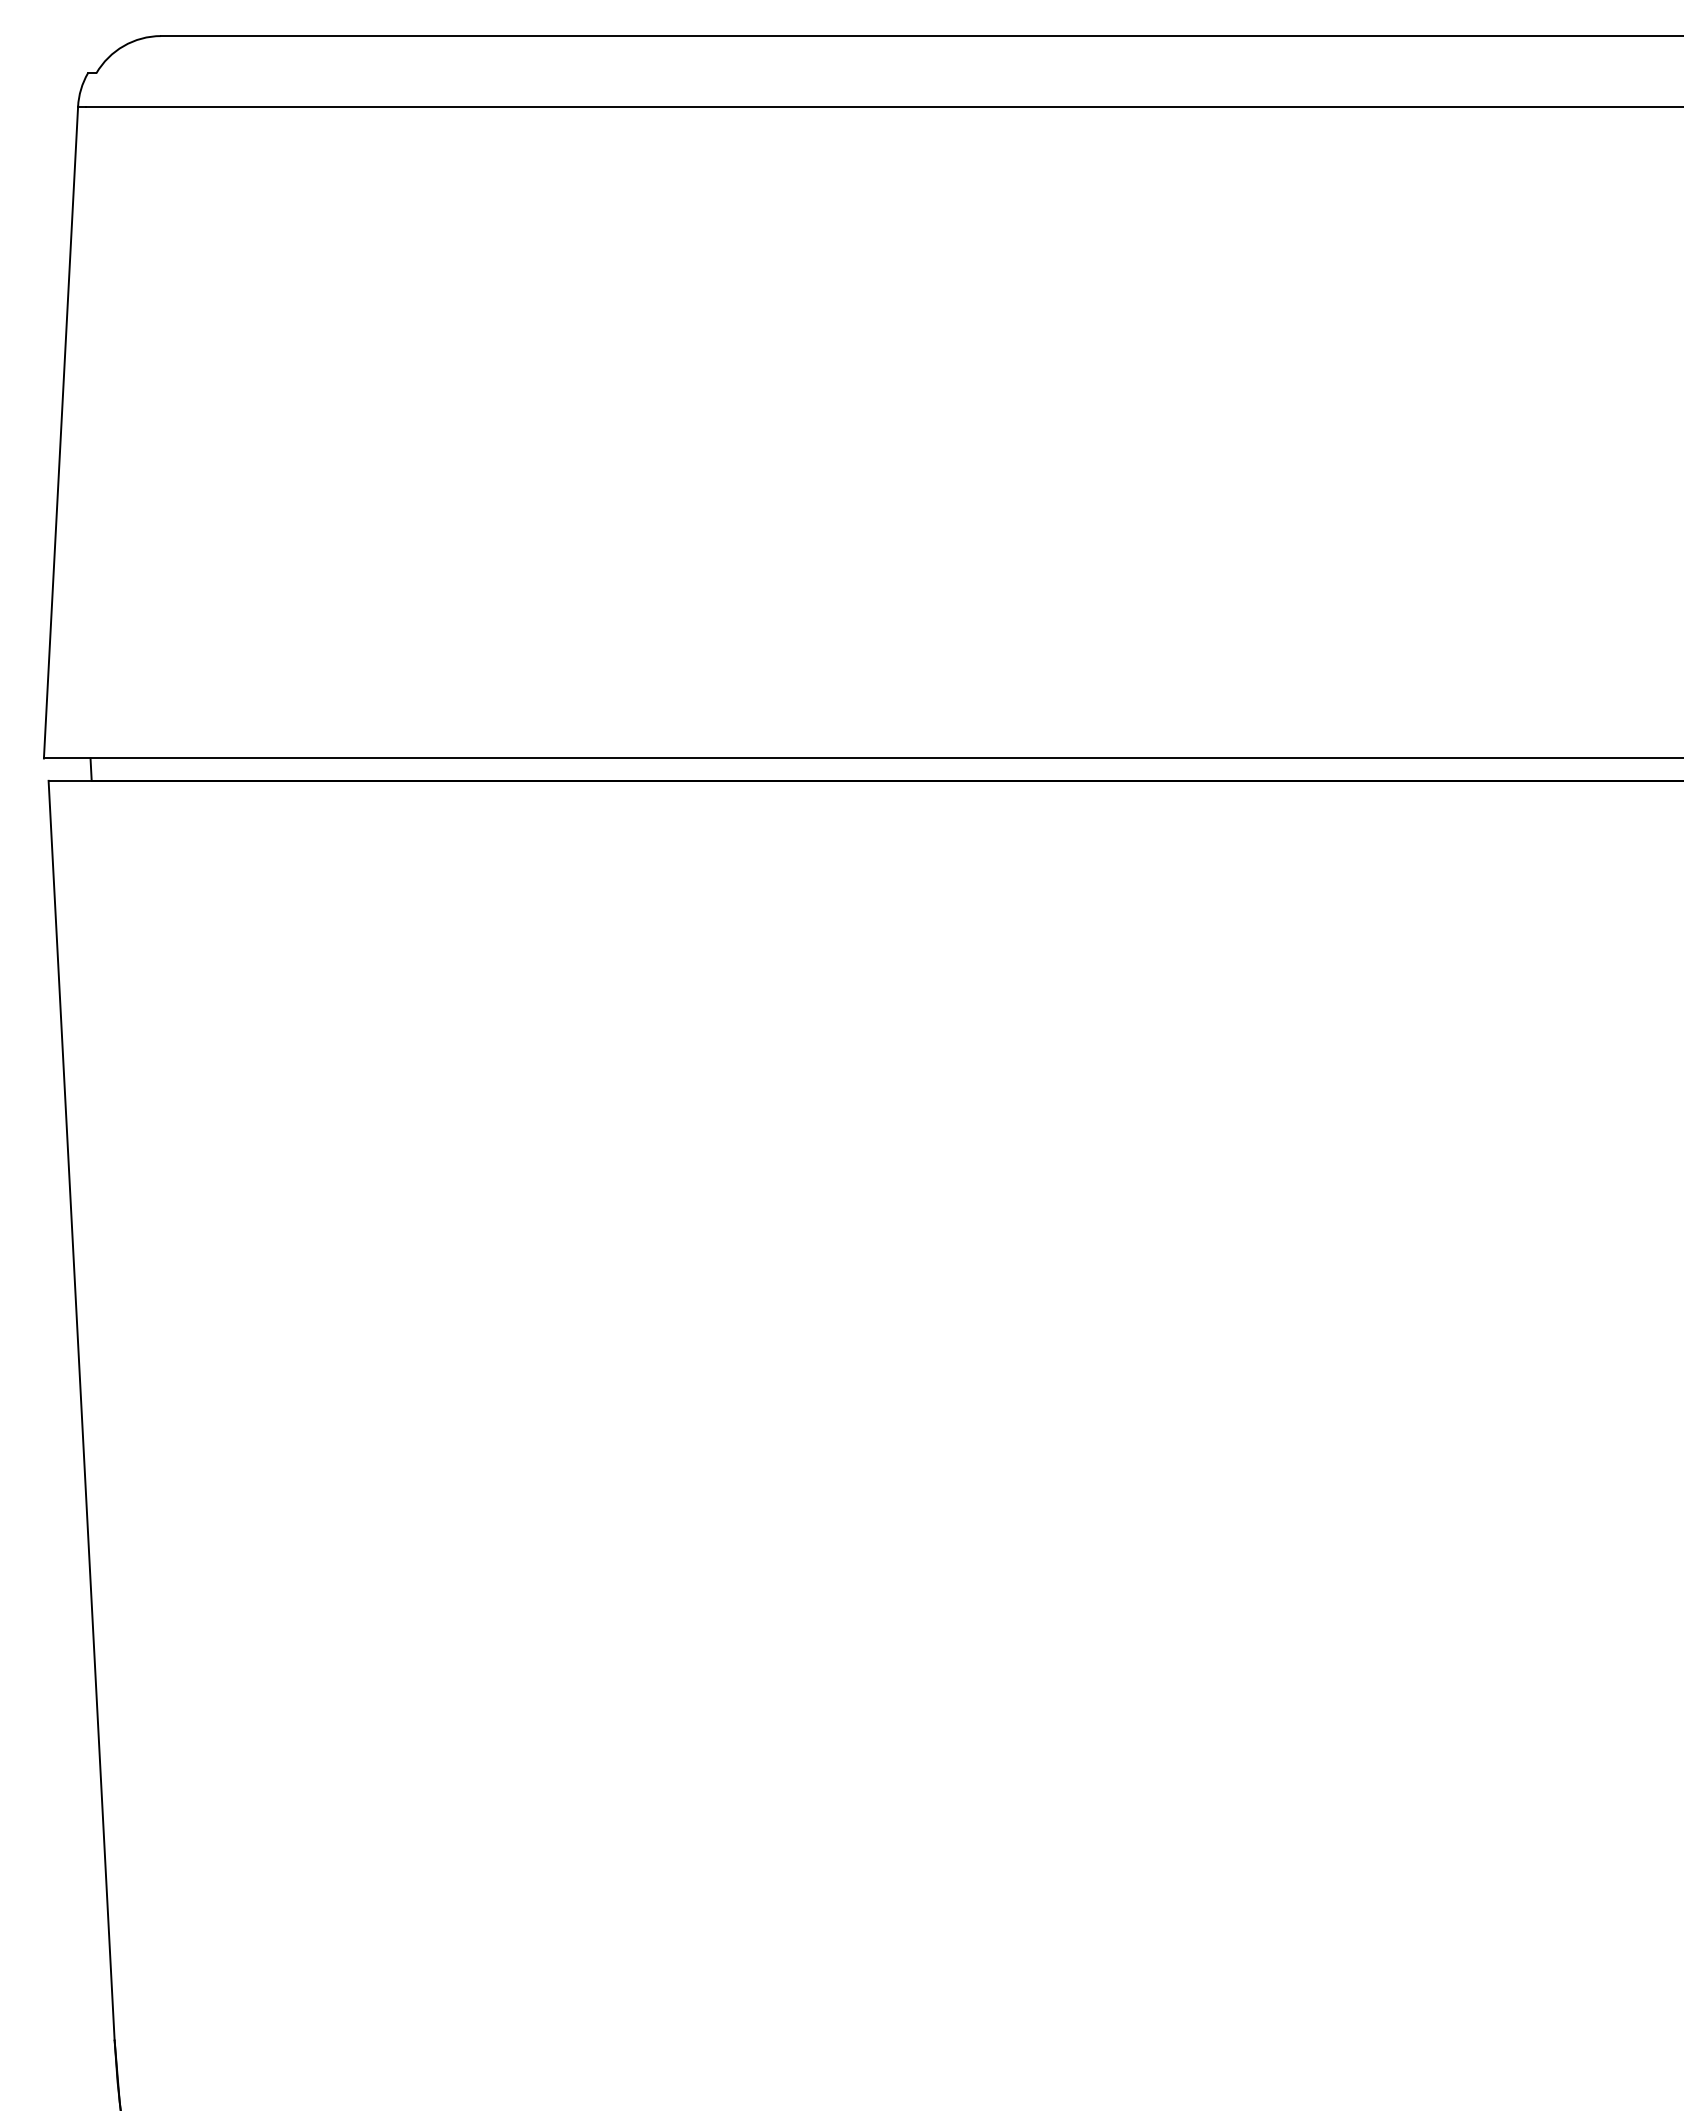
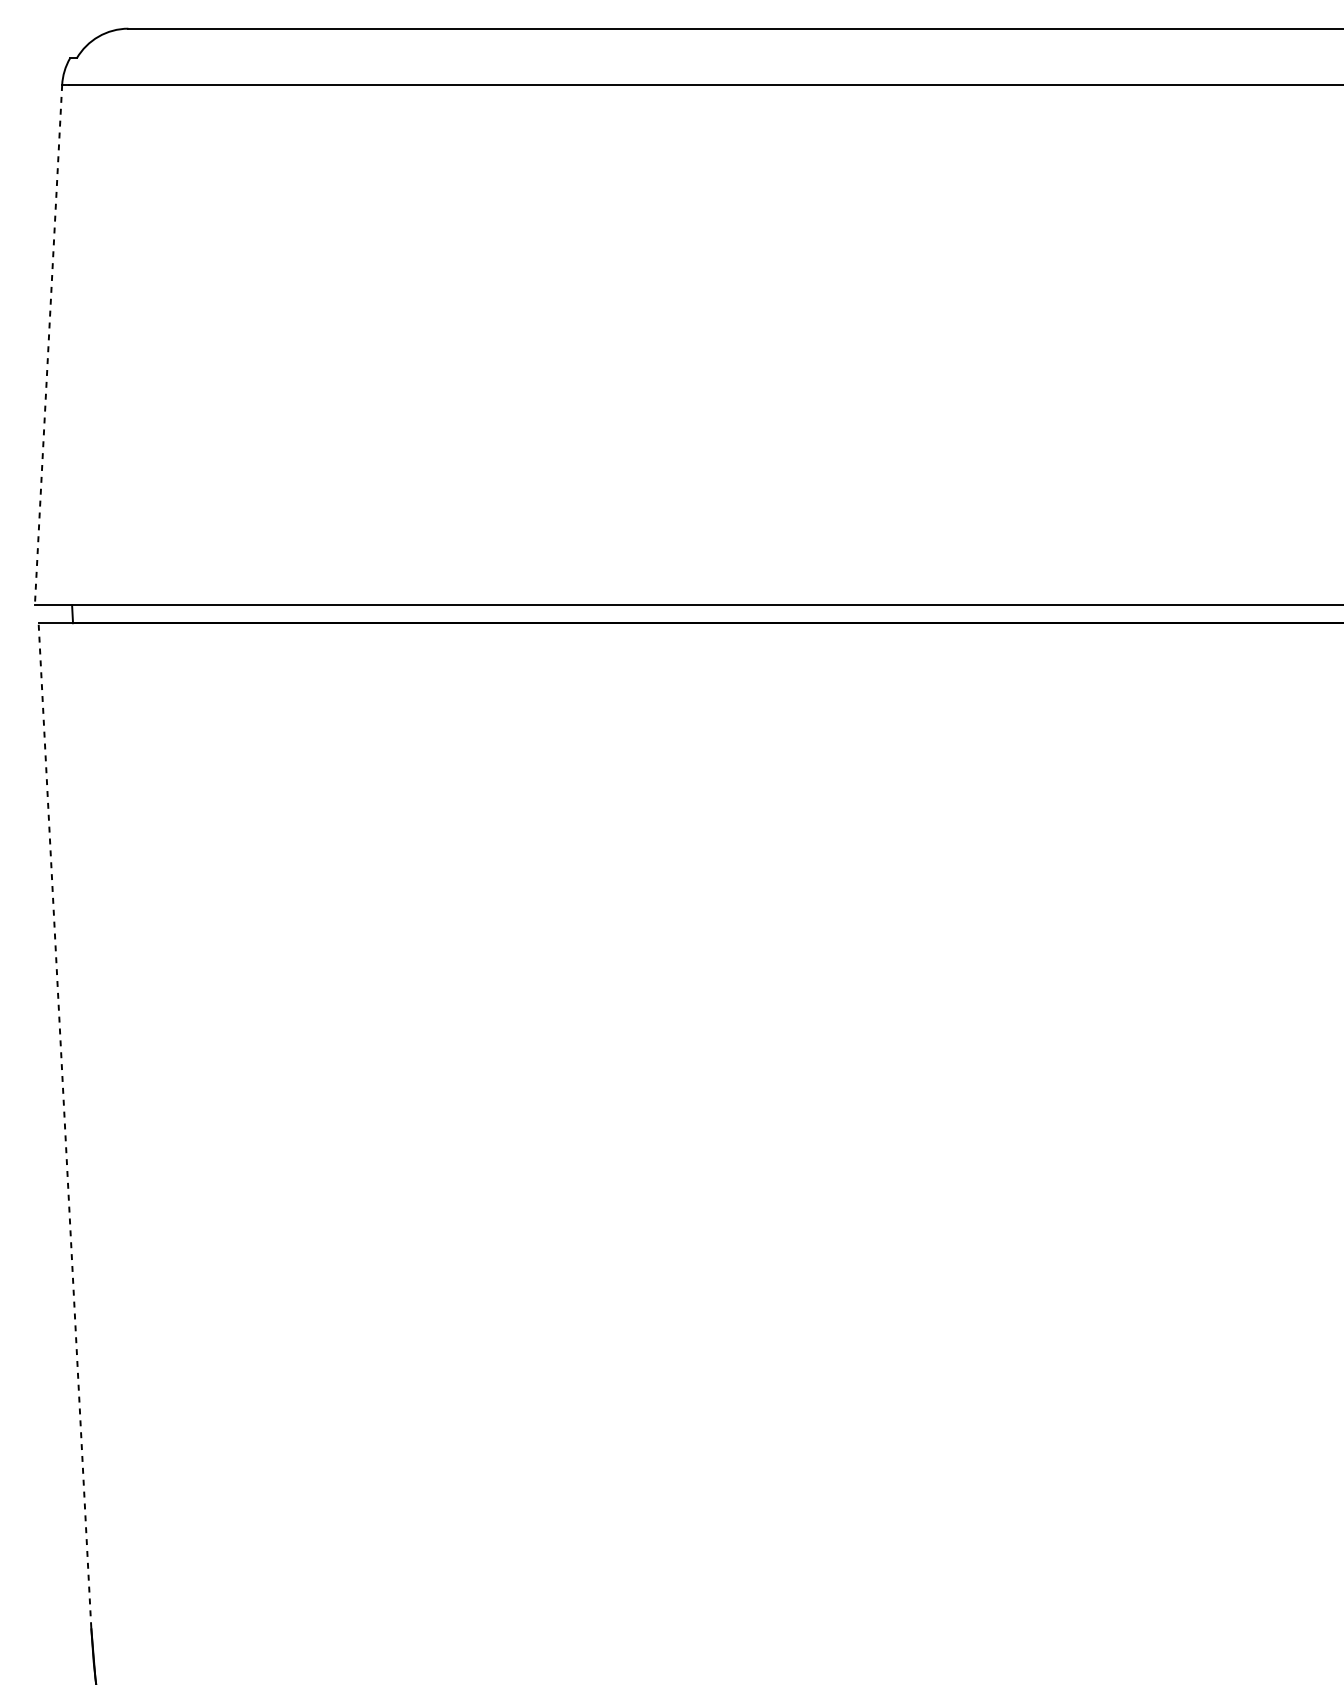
line: (60, 433) -> (48, 345), solid -> dashed
line: (81, 1409) -> (64, 1125), solid -> dashed

